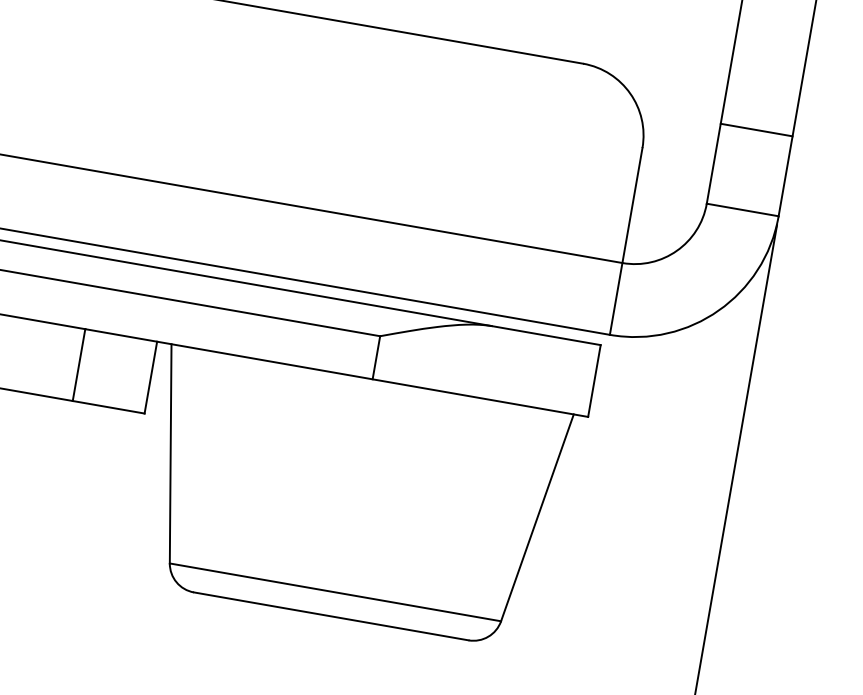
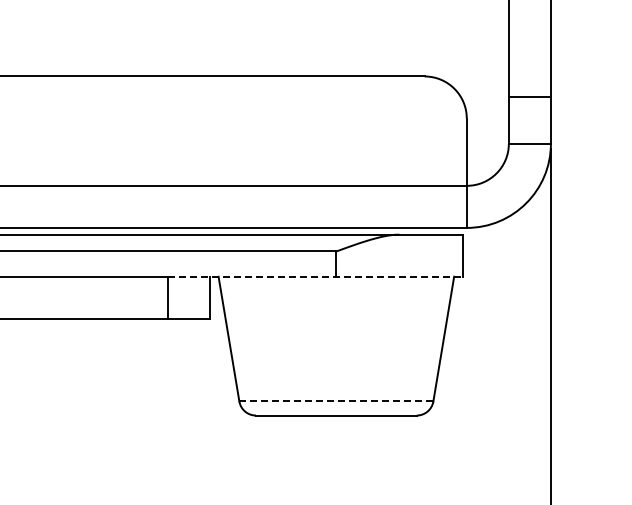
line: (337, 372) -> (315, 276), solid -> dashed
line: (335, 592) -> (336, 401), solid -> dashed

